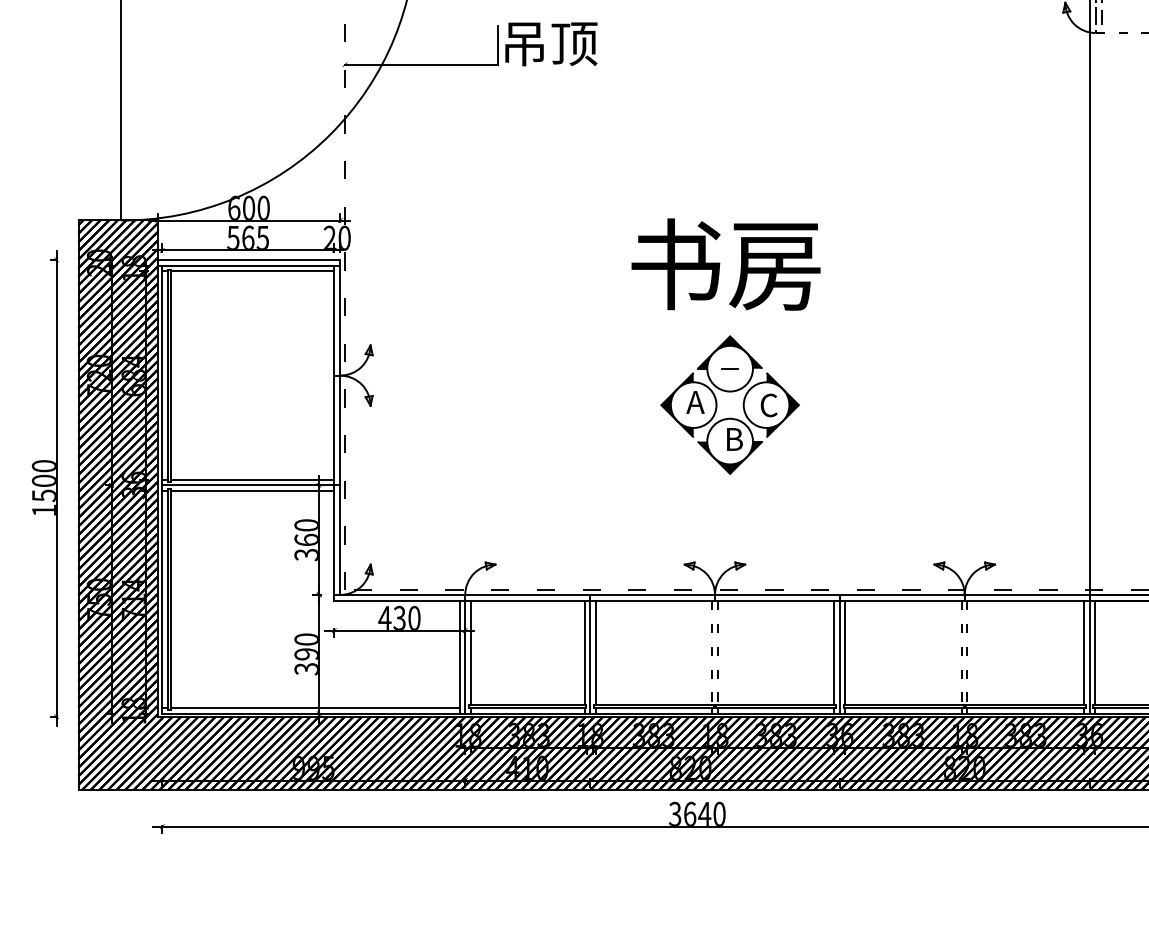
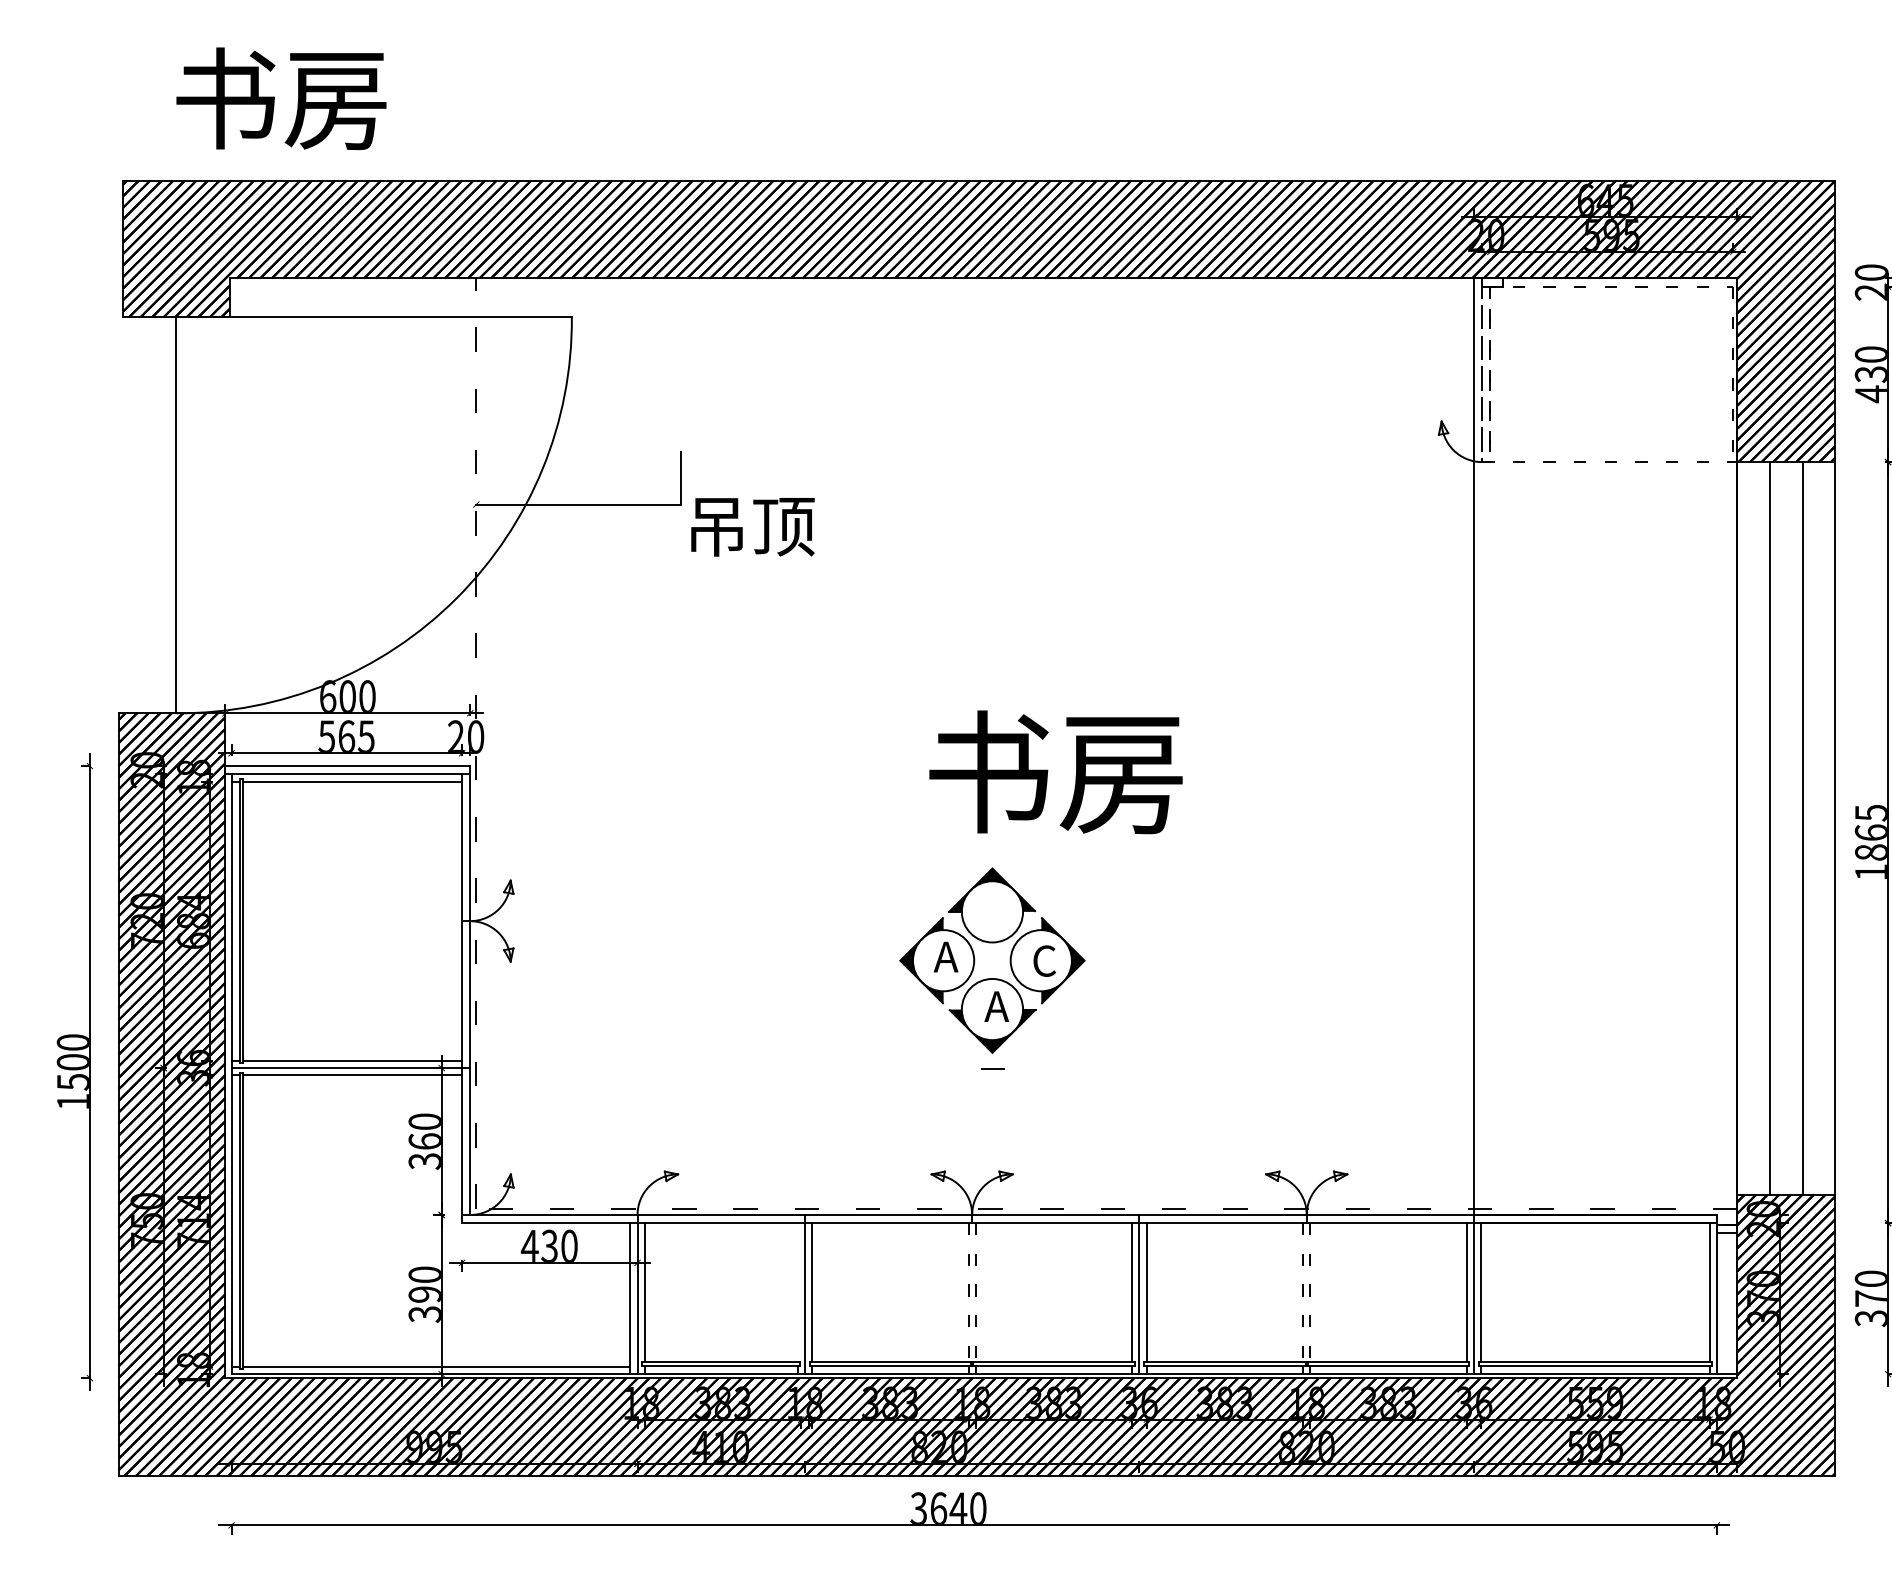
text: (551, 44) -> (752, 527), moved
text: (725, 264) -> (1055, 772), moved
line: (730, 368) -> (992, 1068), moved
text: (733, 439) -> (996, 1006), B -> A
line: (584, 652) -> (797, 1292), removed

